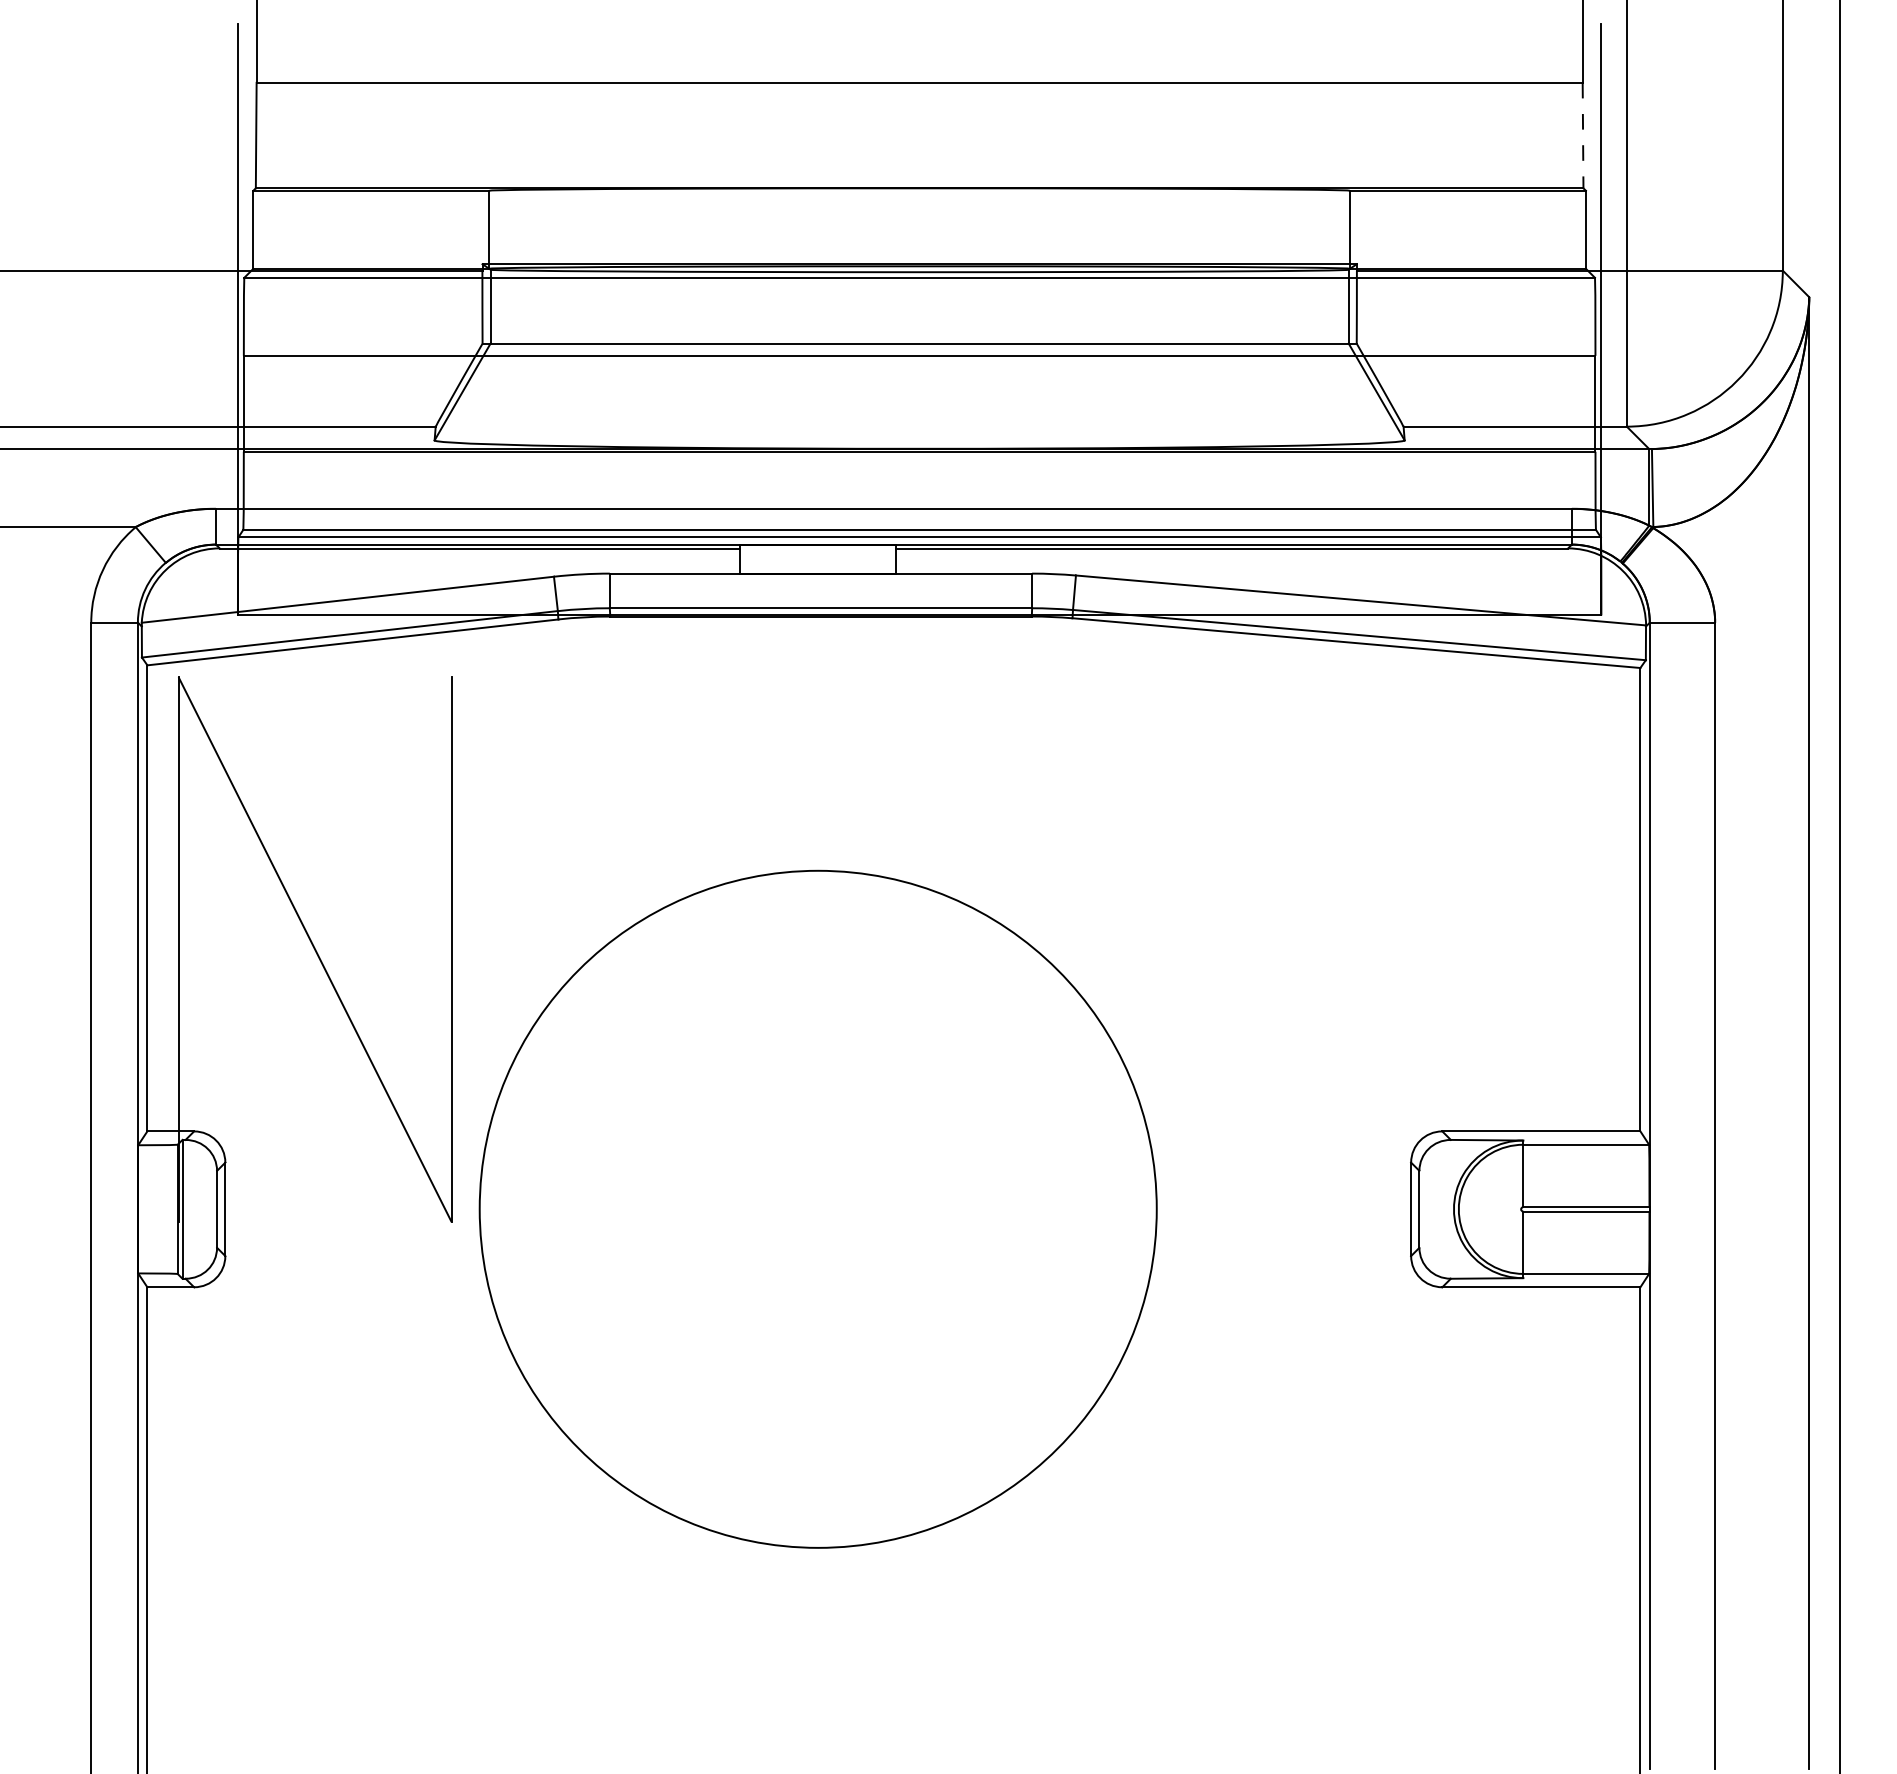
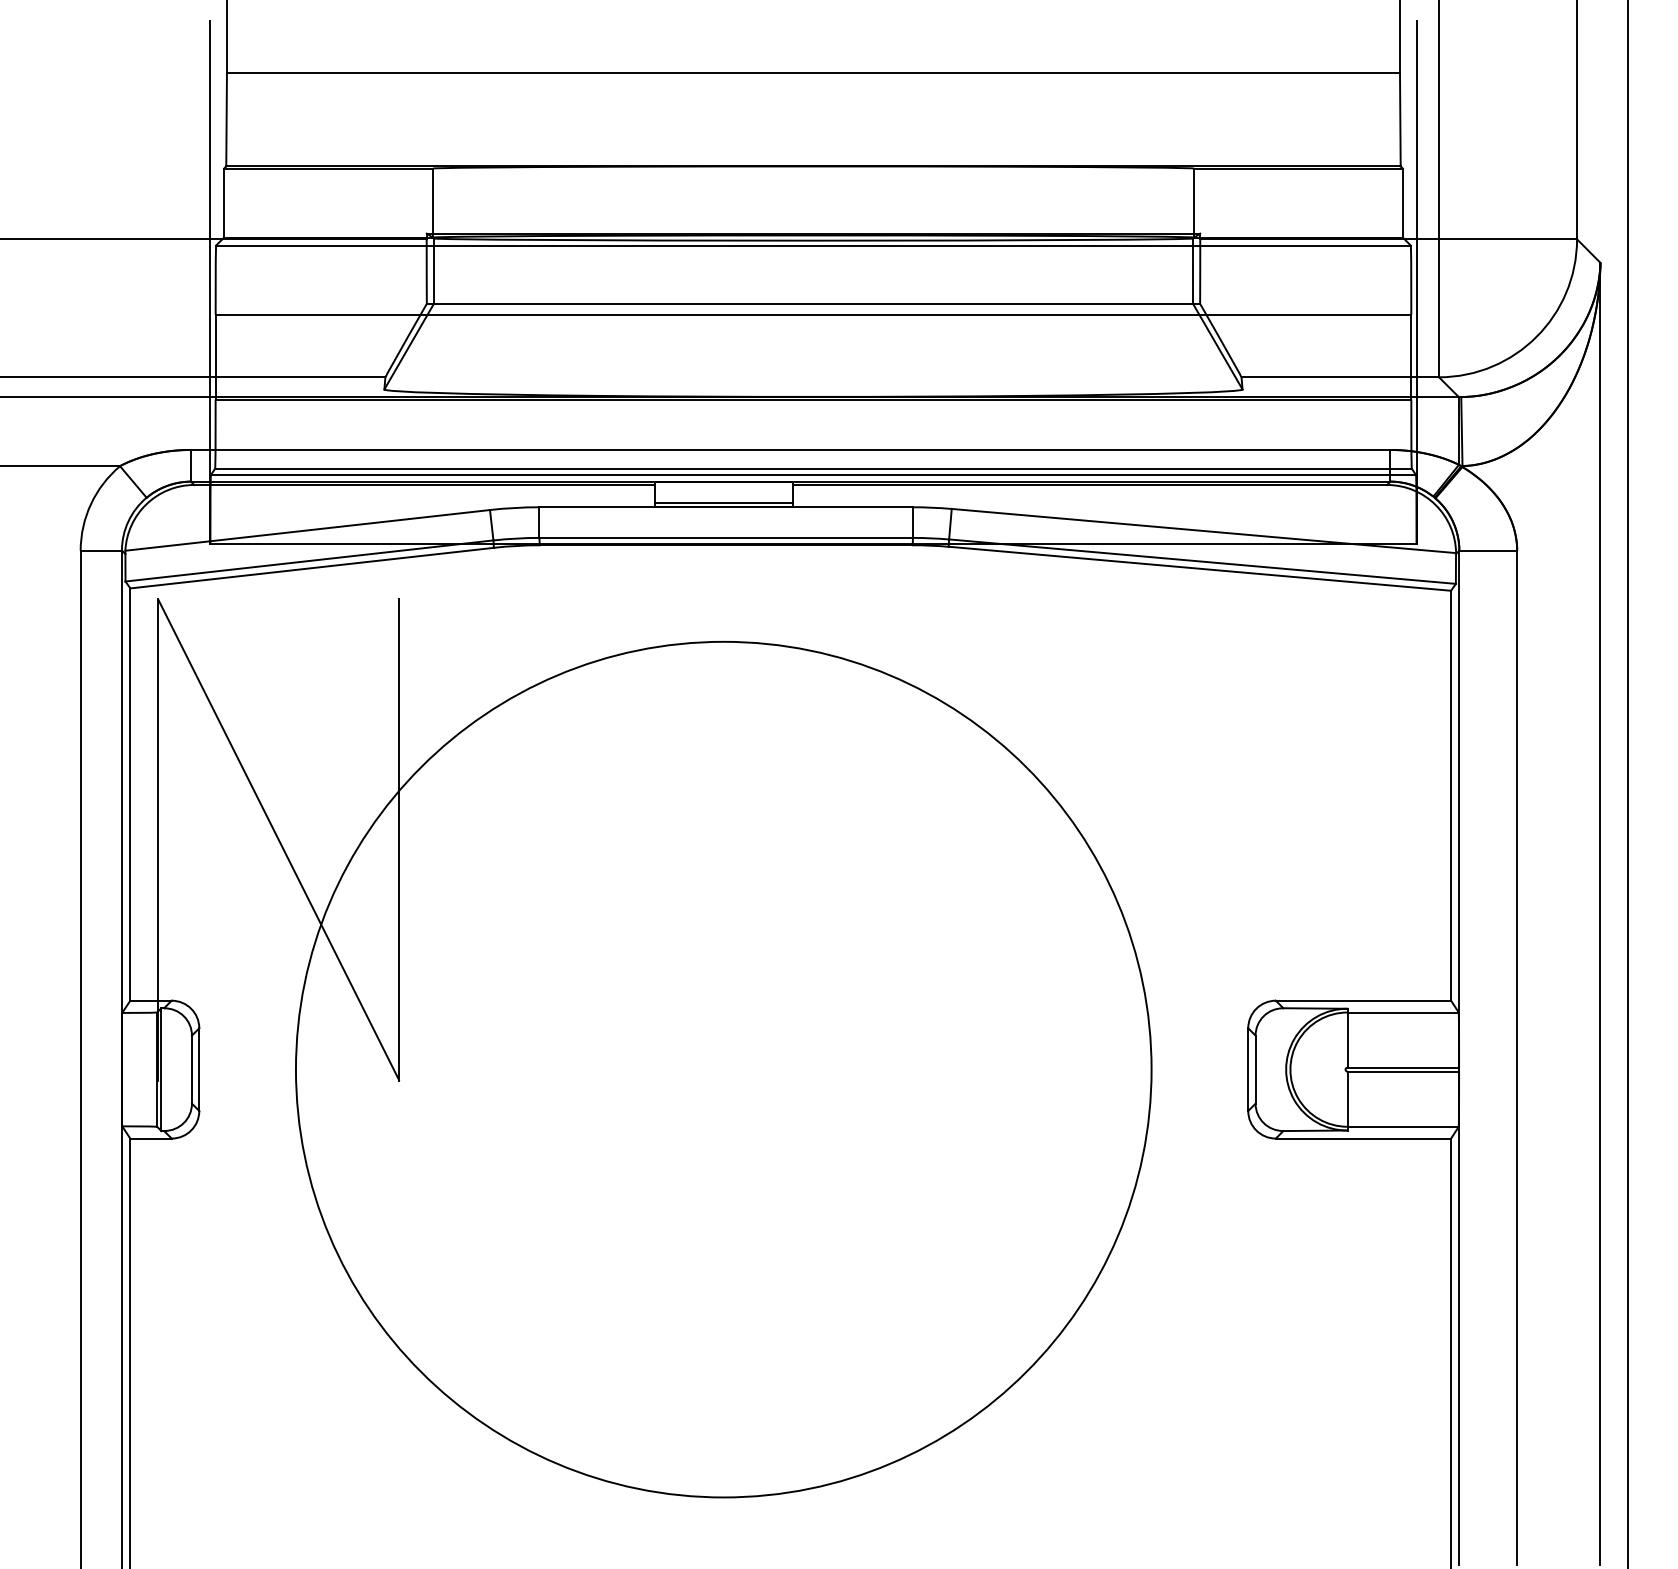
line: (1583, 135) -> (1400, 119), dashed -> solid
line: (818, 568) -> (724, 502), added
circle: (817, 1208) -> (723, 1068), size x1.43

